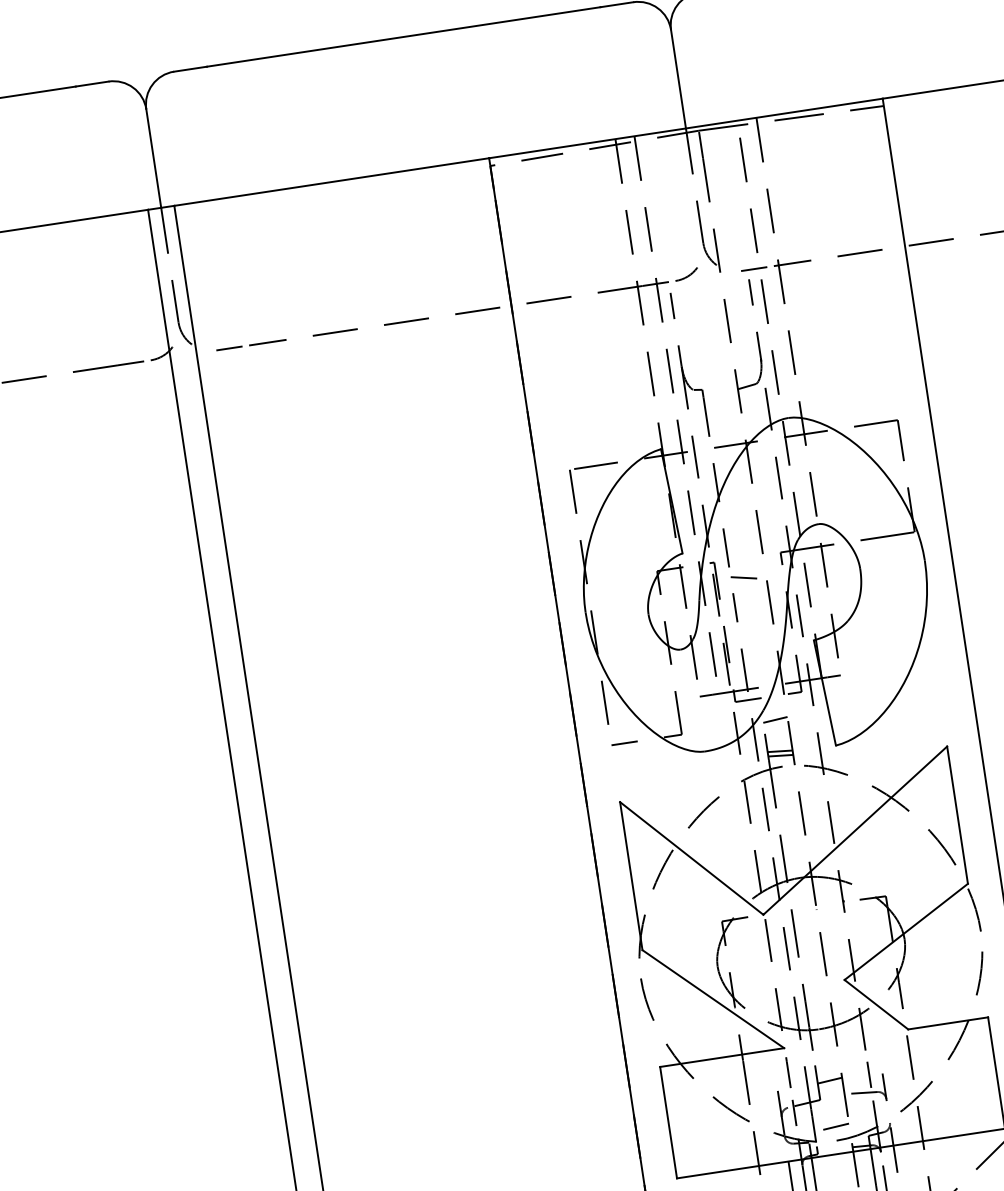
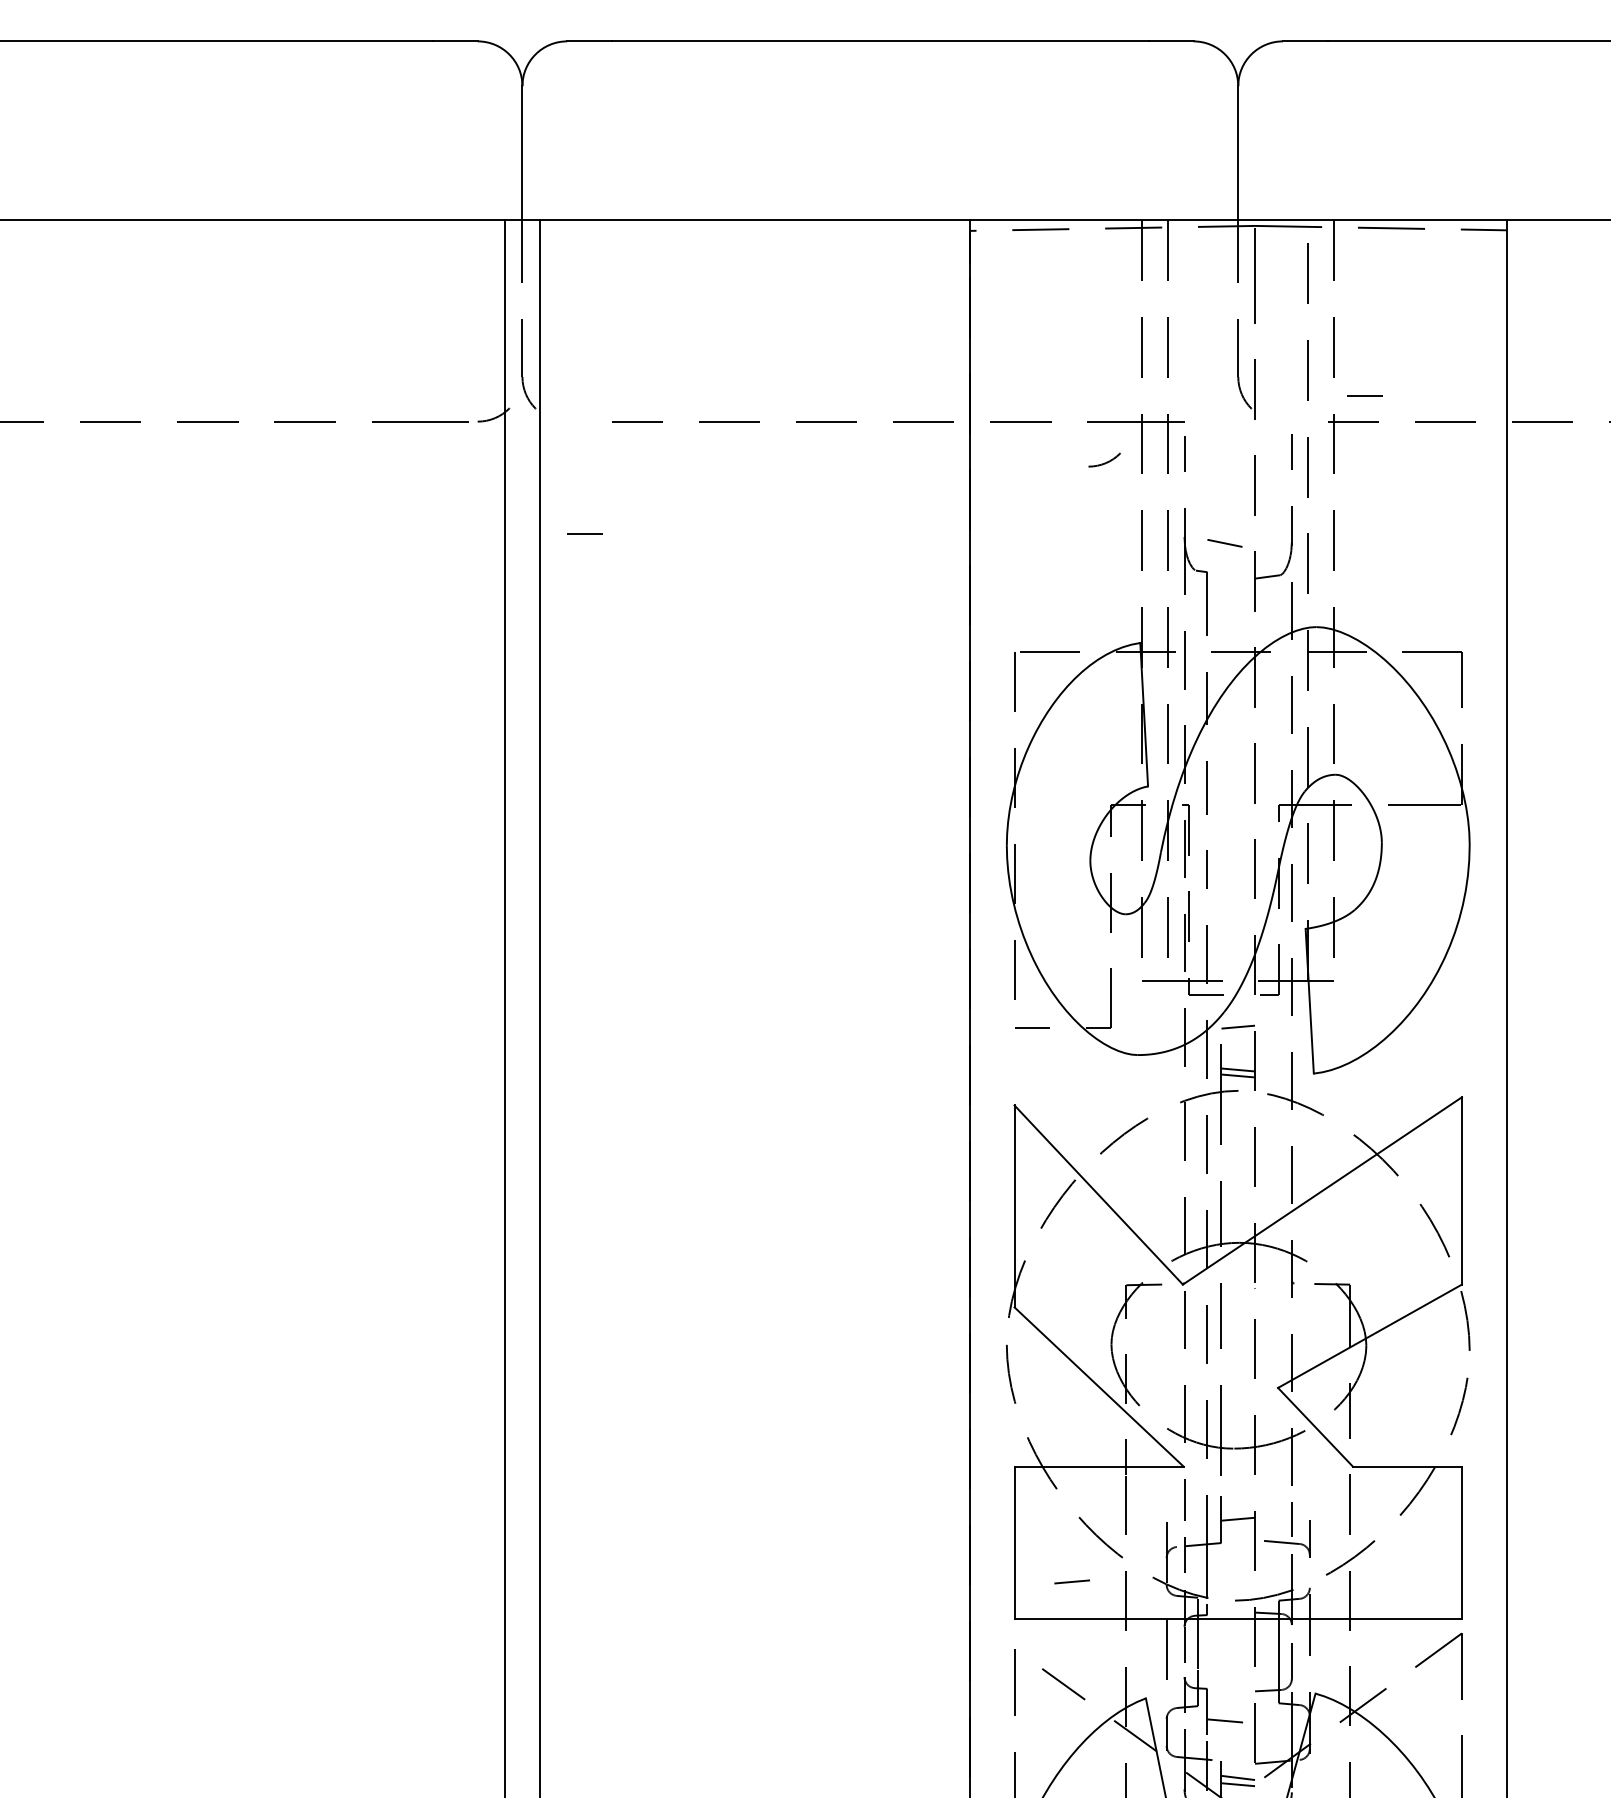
line: (753, 269) -> (1364, 395), moved
arc: (688, 275) -> (1106, 461), moved
line: (229, 348) -> (584, 533), moved
line: (743, 578) -> (1224, 543), moved
line: (835, 1126) -> (1071, 1581), moved

